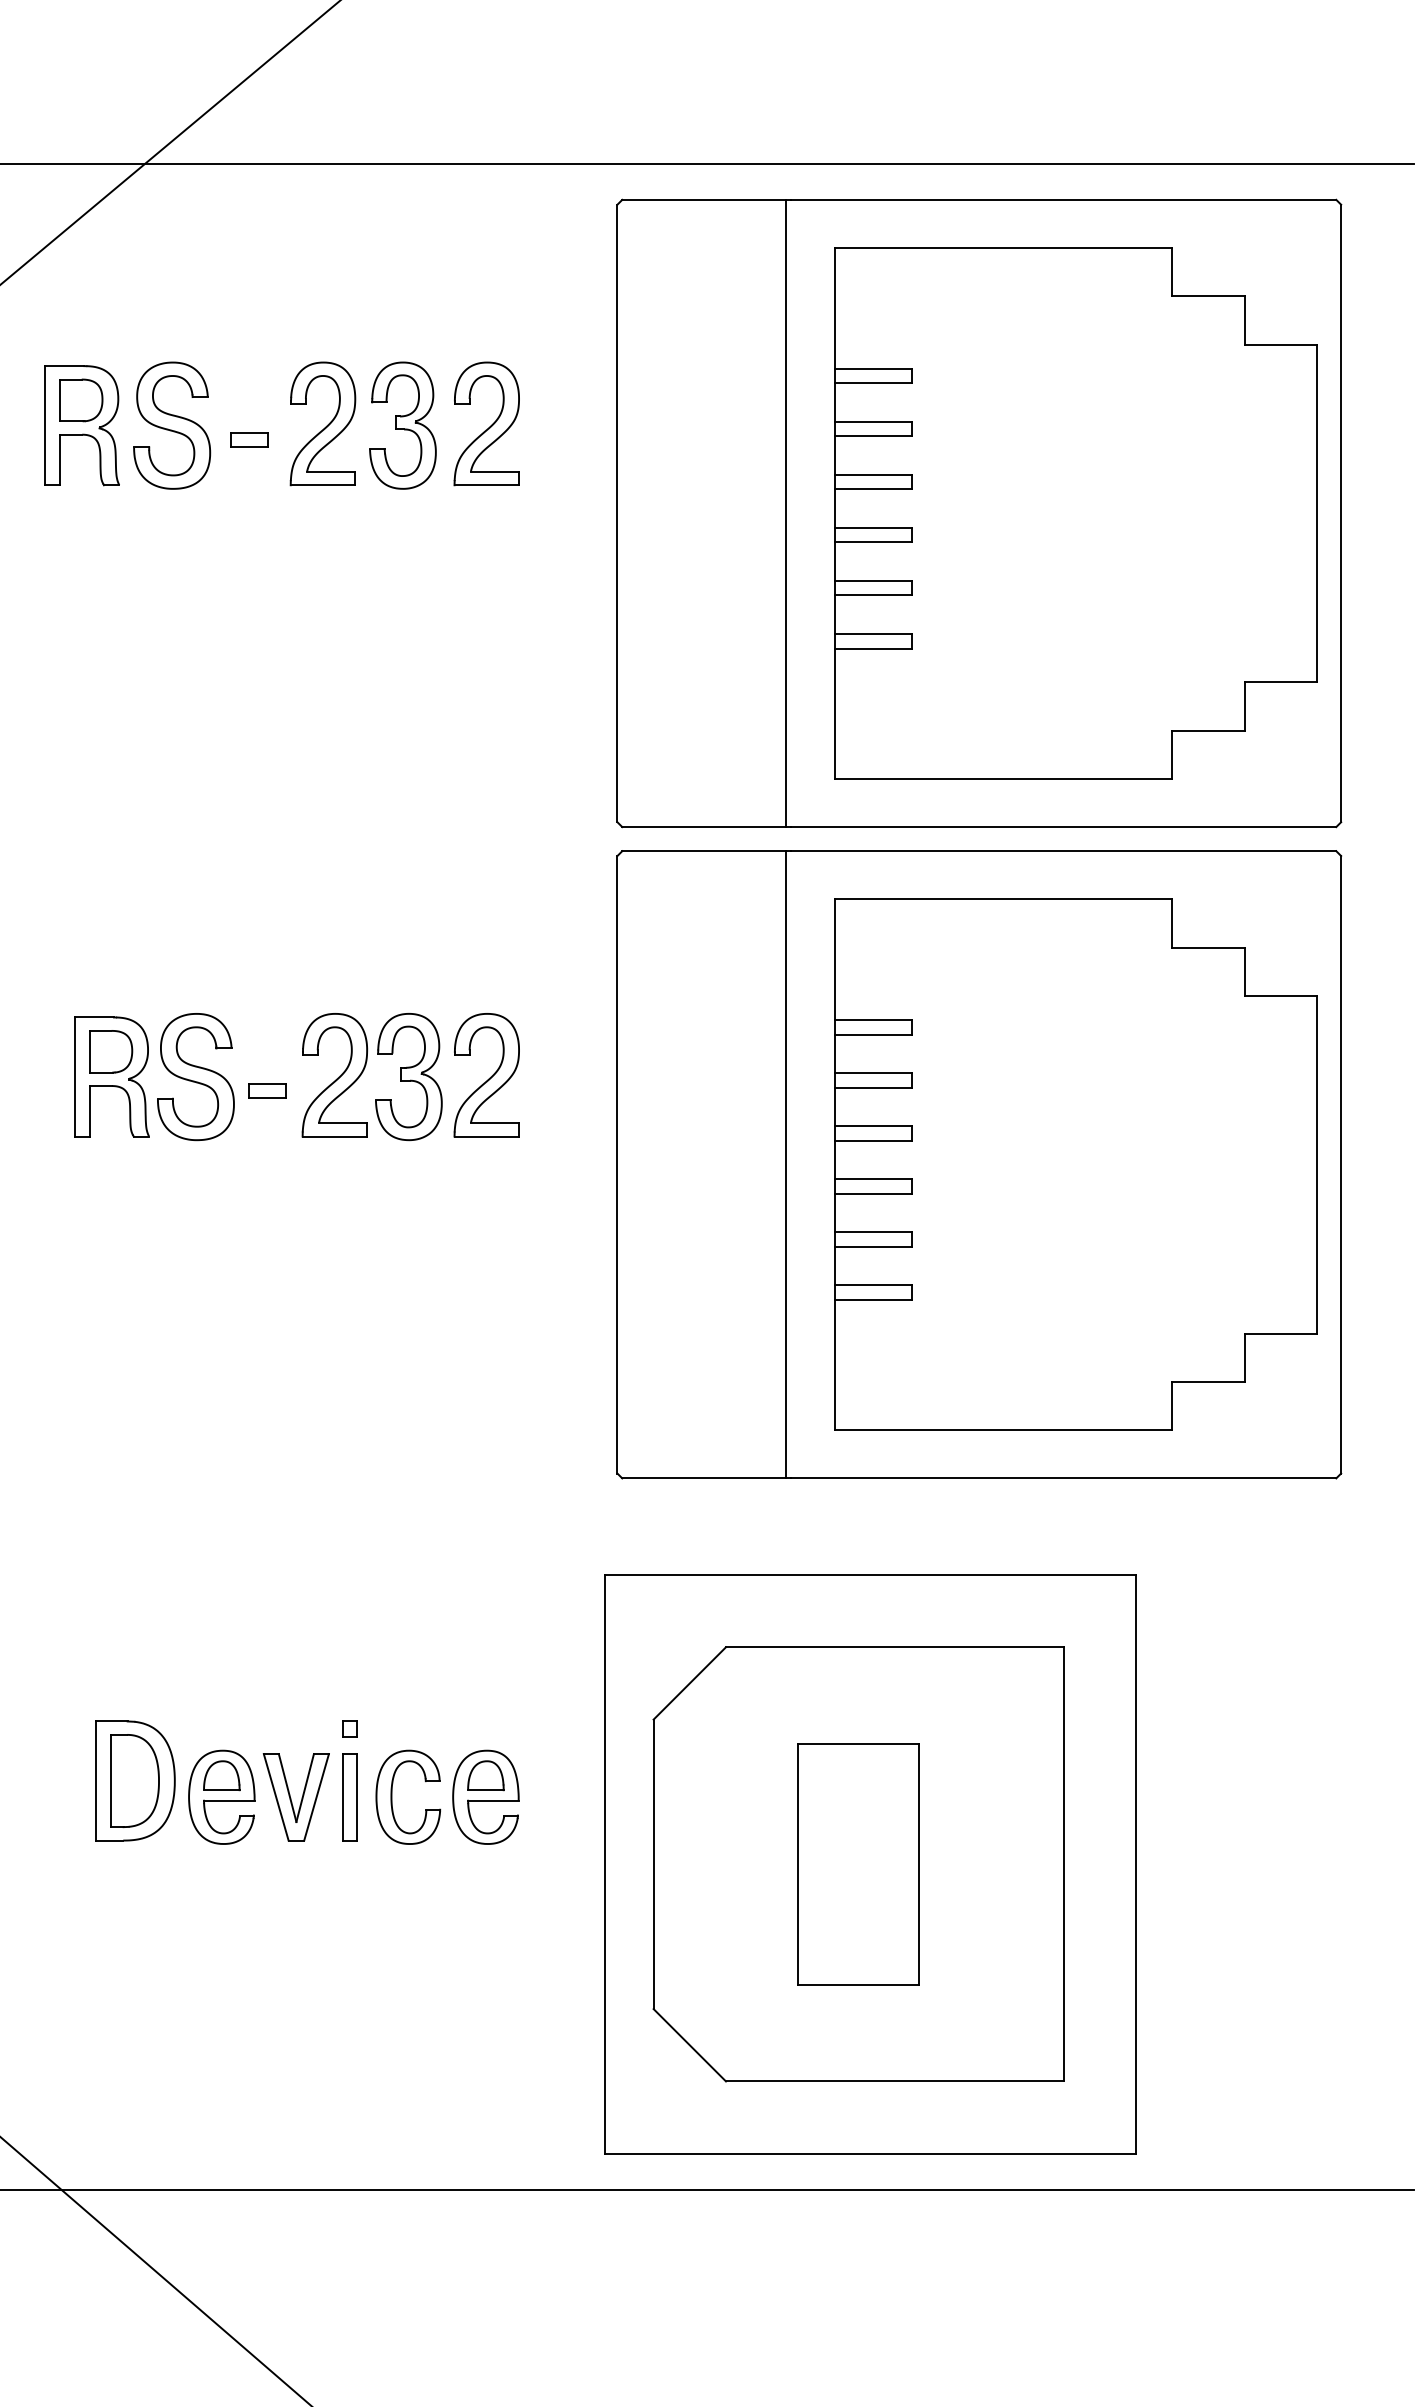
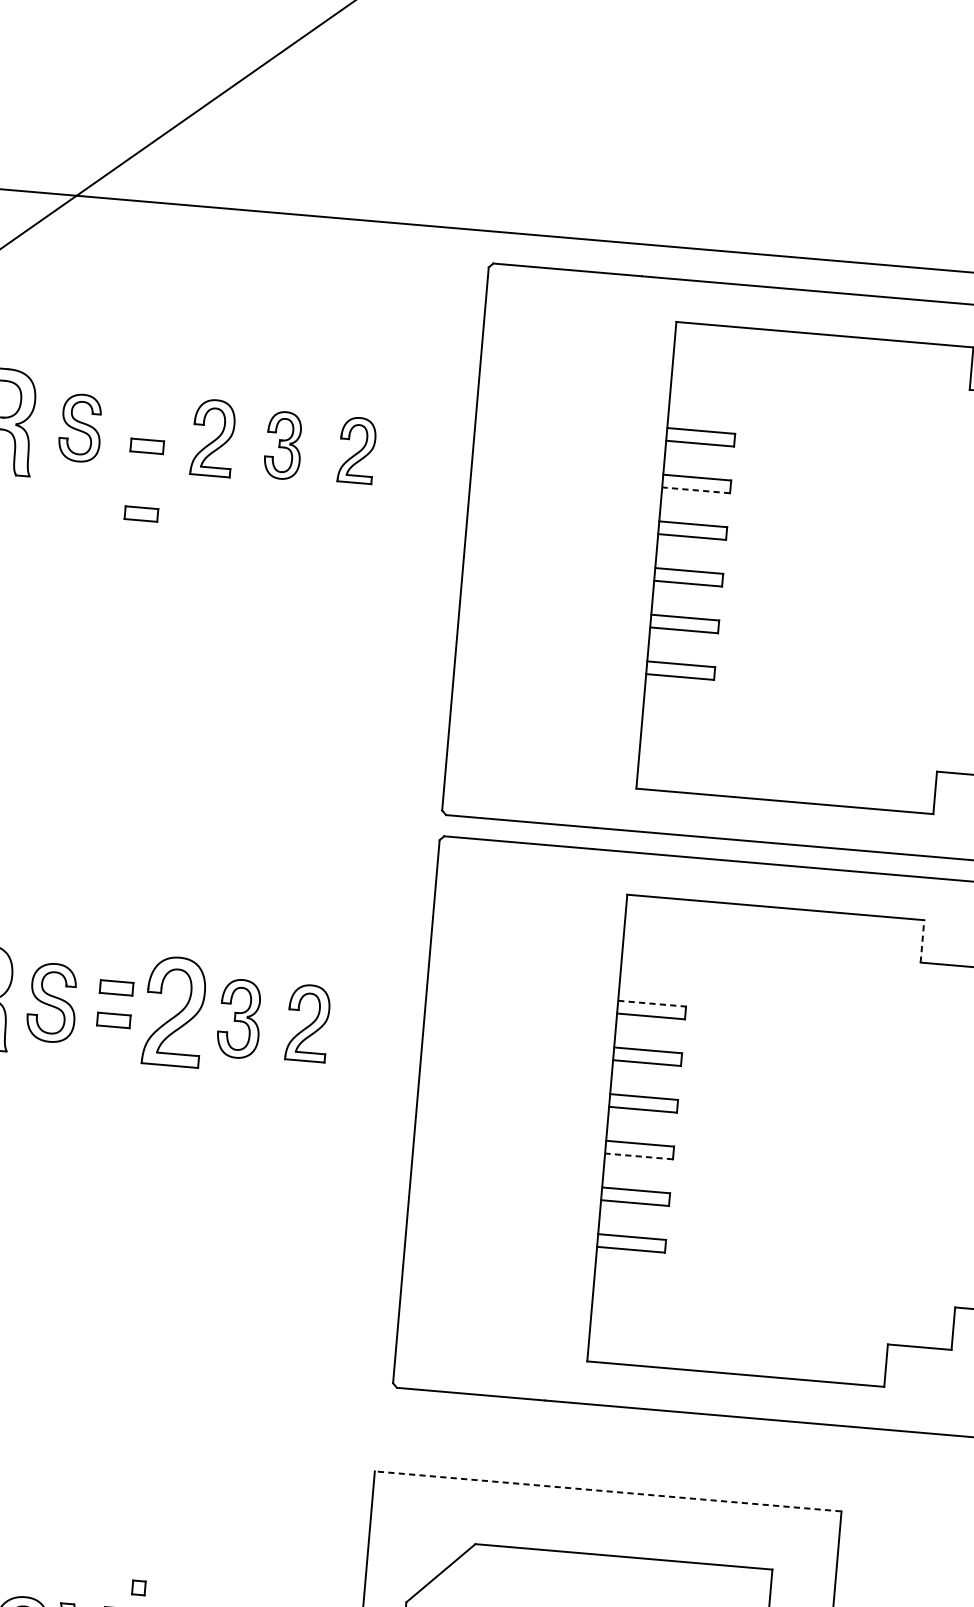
part: (322, 423) -> (212, 437), size x0.7
part: (486, 423) -> (357, 449), size x0.6
part: (172, 425) -> (80, 428), size x0.6
part: (402, 425) -> (283, 445), size x0.6
line: (873, 436) -> (696, 490), solid -> dashed
line: (786, 513) -> (614, 551), removed
part: (249, 516) -> (141, 513), added
line: (1172, 923) -> (922, 941), solid -> dashed
line: (873, 1020) -> (652, 1004), solid -> dashed
part: (267, 1053) -> (117, 987), added
part: (486, 1075) -> (307, 1023), size x0.7
part: (195, 1077) -> (51, 1003), size x0.7
part: (408, 1077) -> (239, 1019), size x0.7
line: (786, 1164) -> (565, 1124), removed
line: (873, 1193) -> (639, 1156), solid -> dashed
line: (870, 1574) -> (608, 1491), solid -> dashed

